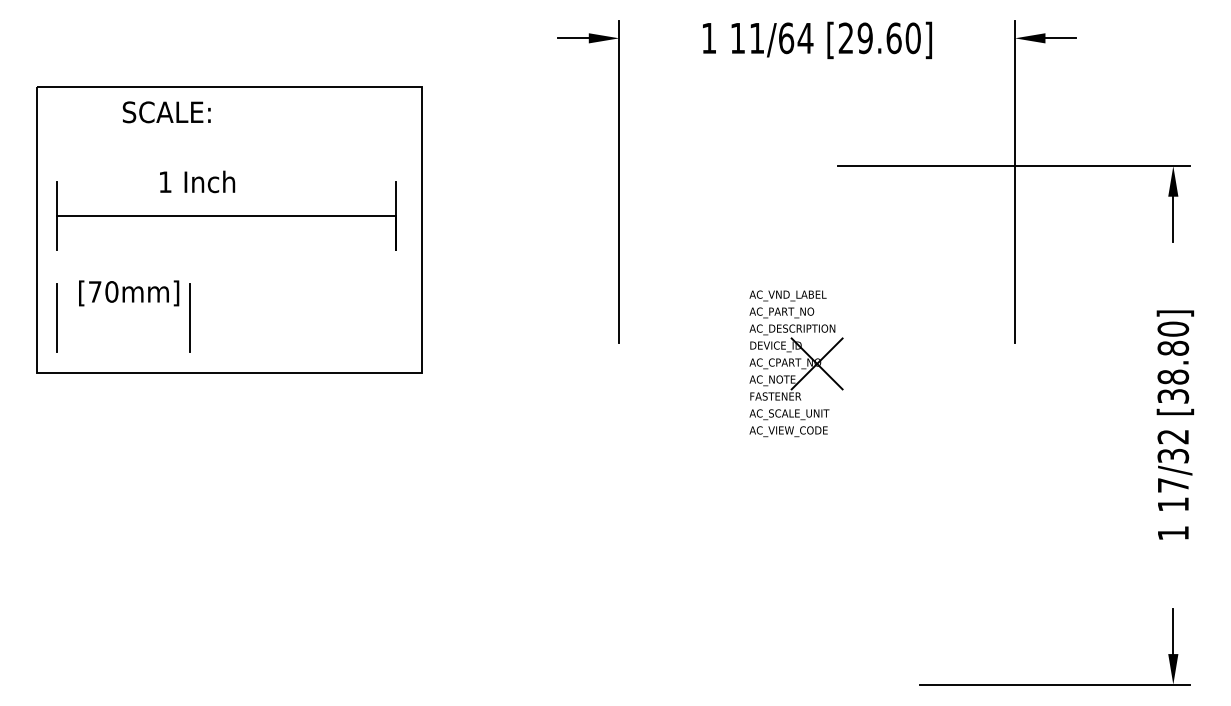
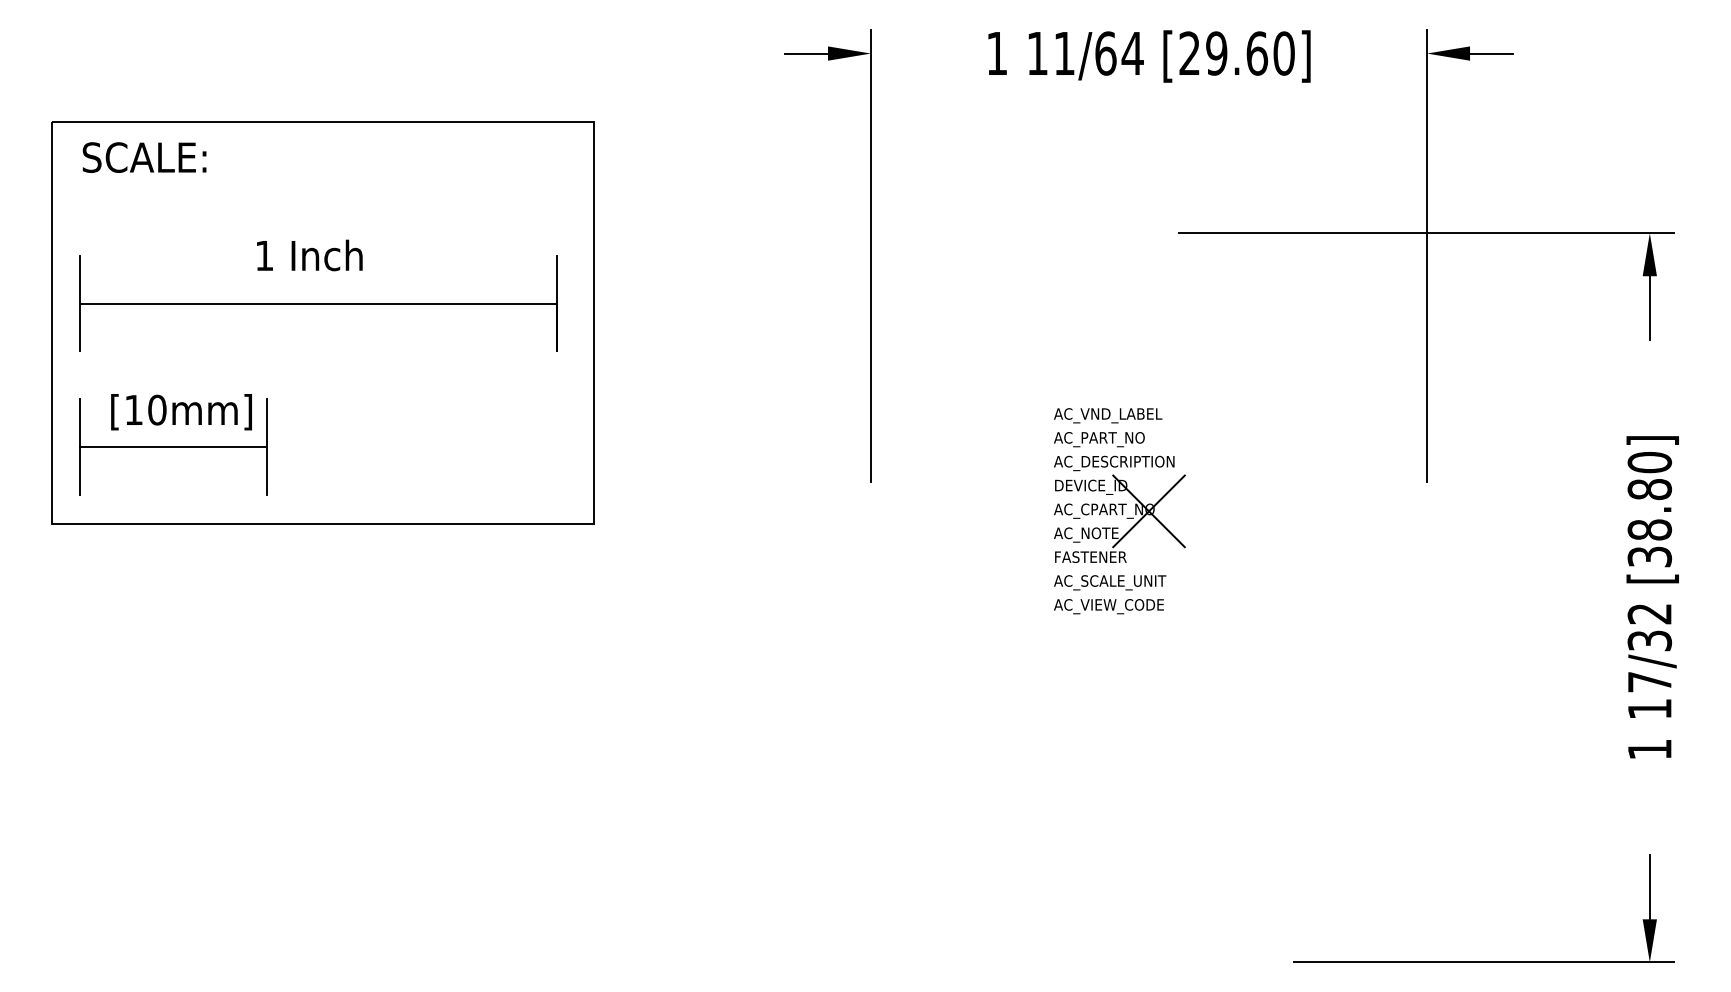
text: (166, 112) -> (144, 157), moved
text: (197, 181) -> (309, 255), moved
text: (94, 291) -> (133, 409), [70mm] -> [10mm]
line: (123, 317) -> (173, 446), added

